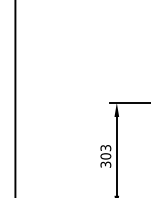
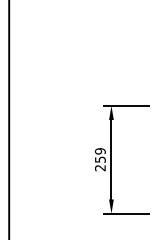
text: (105, 156) -> (100, 159), 303 -> 259

